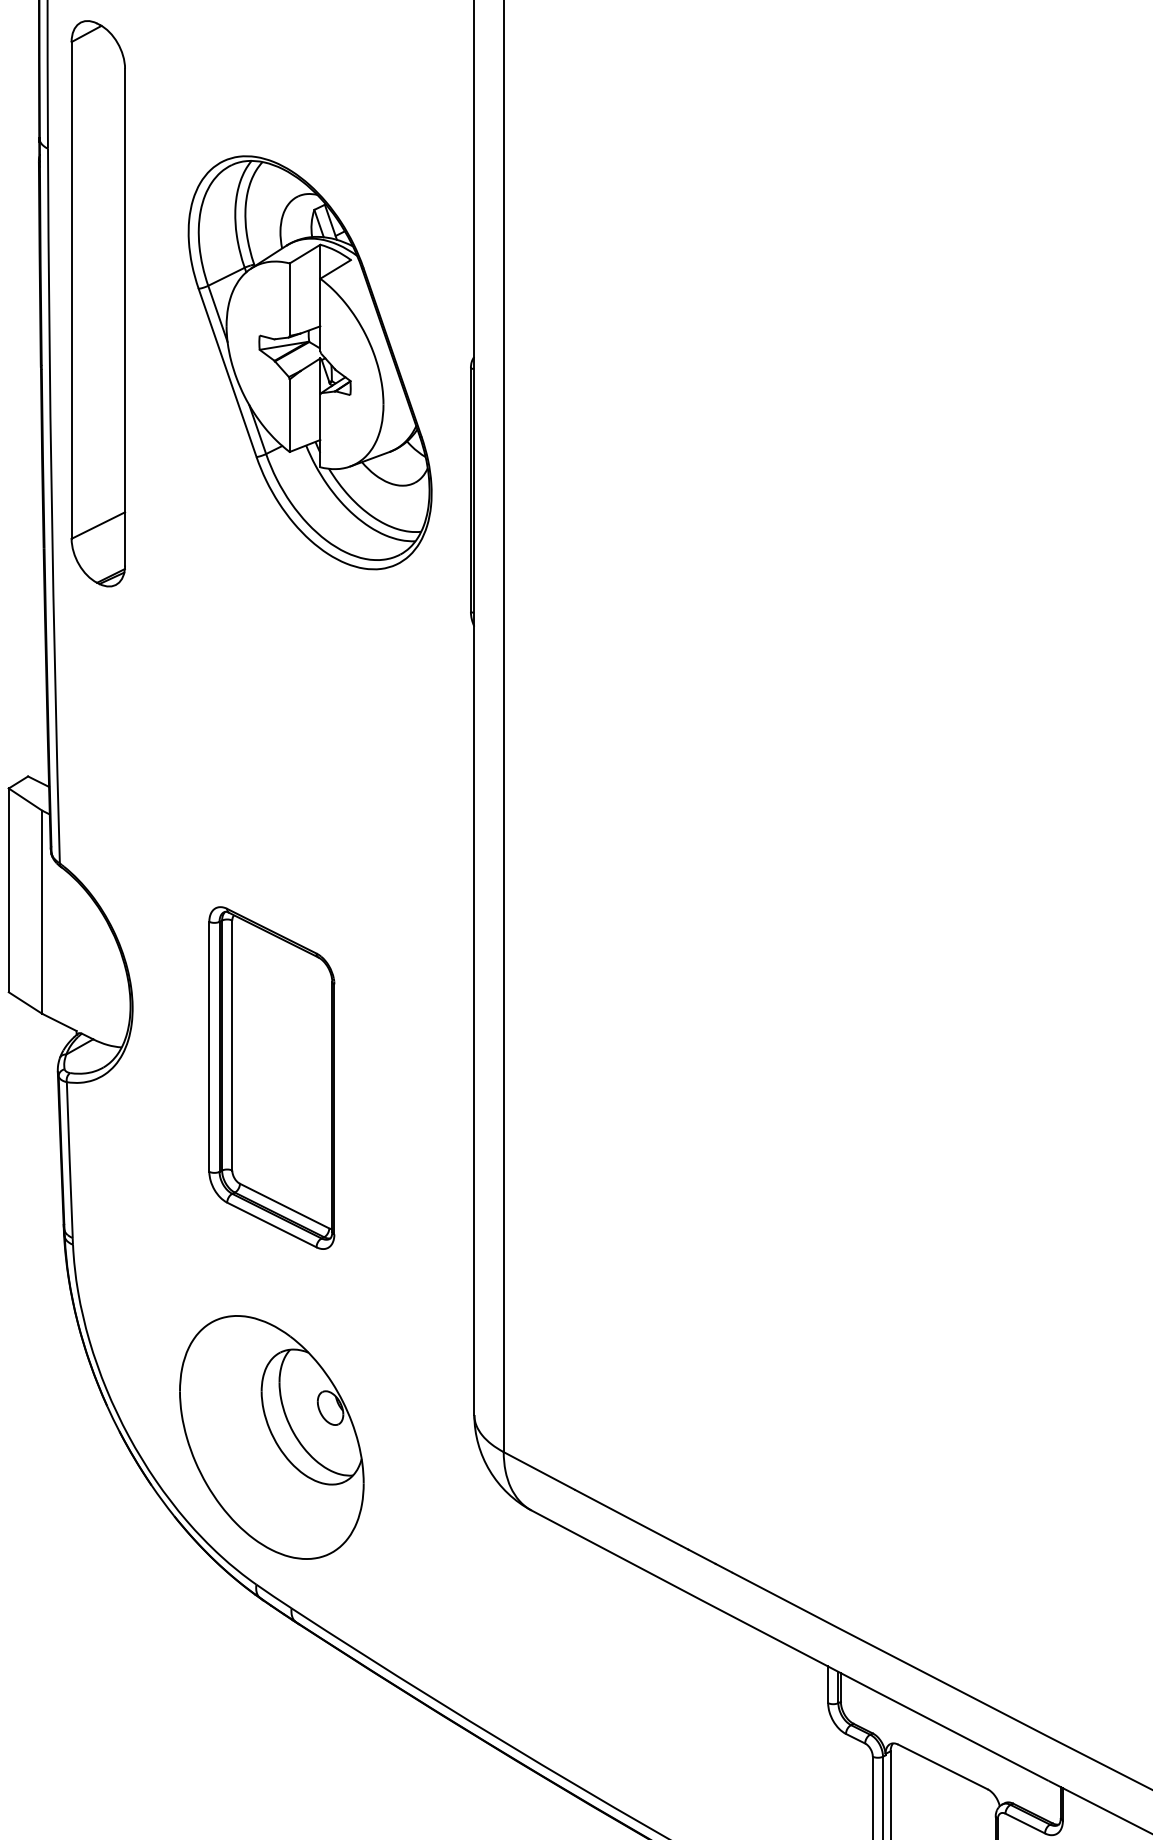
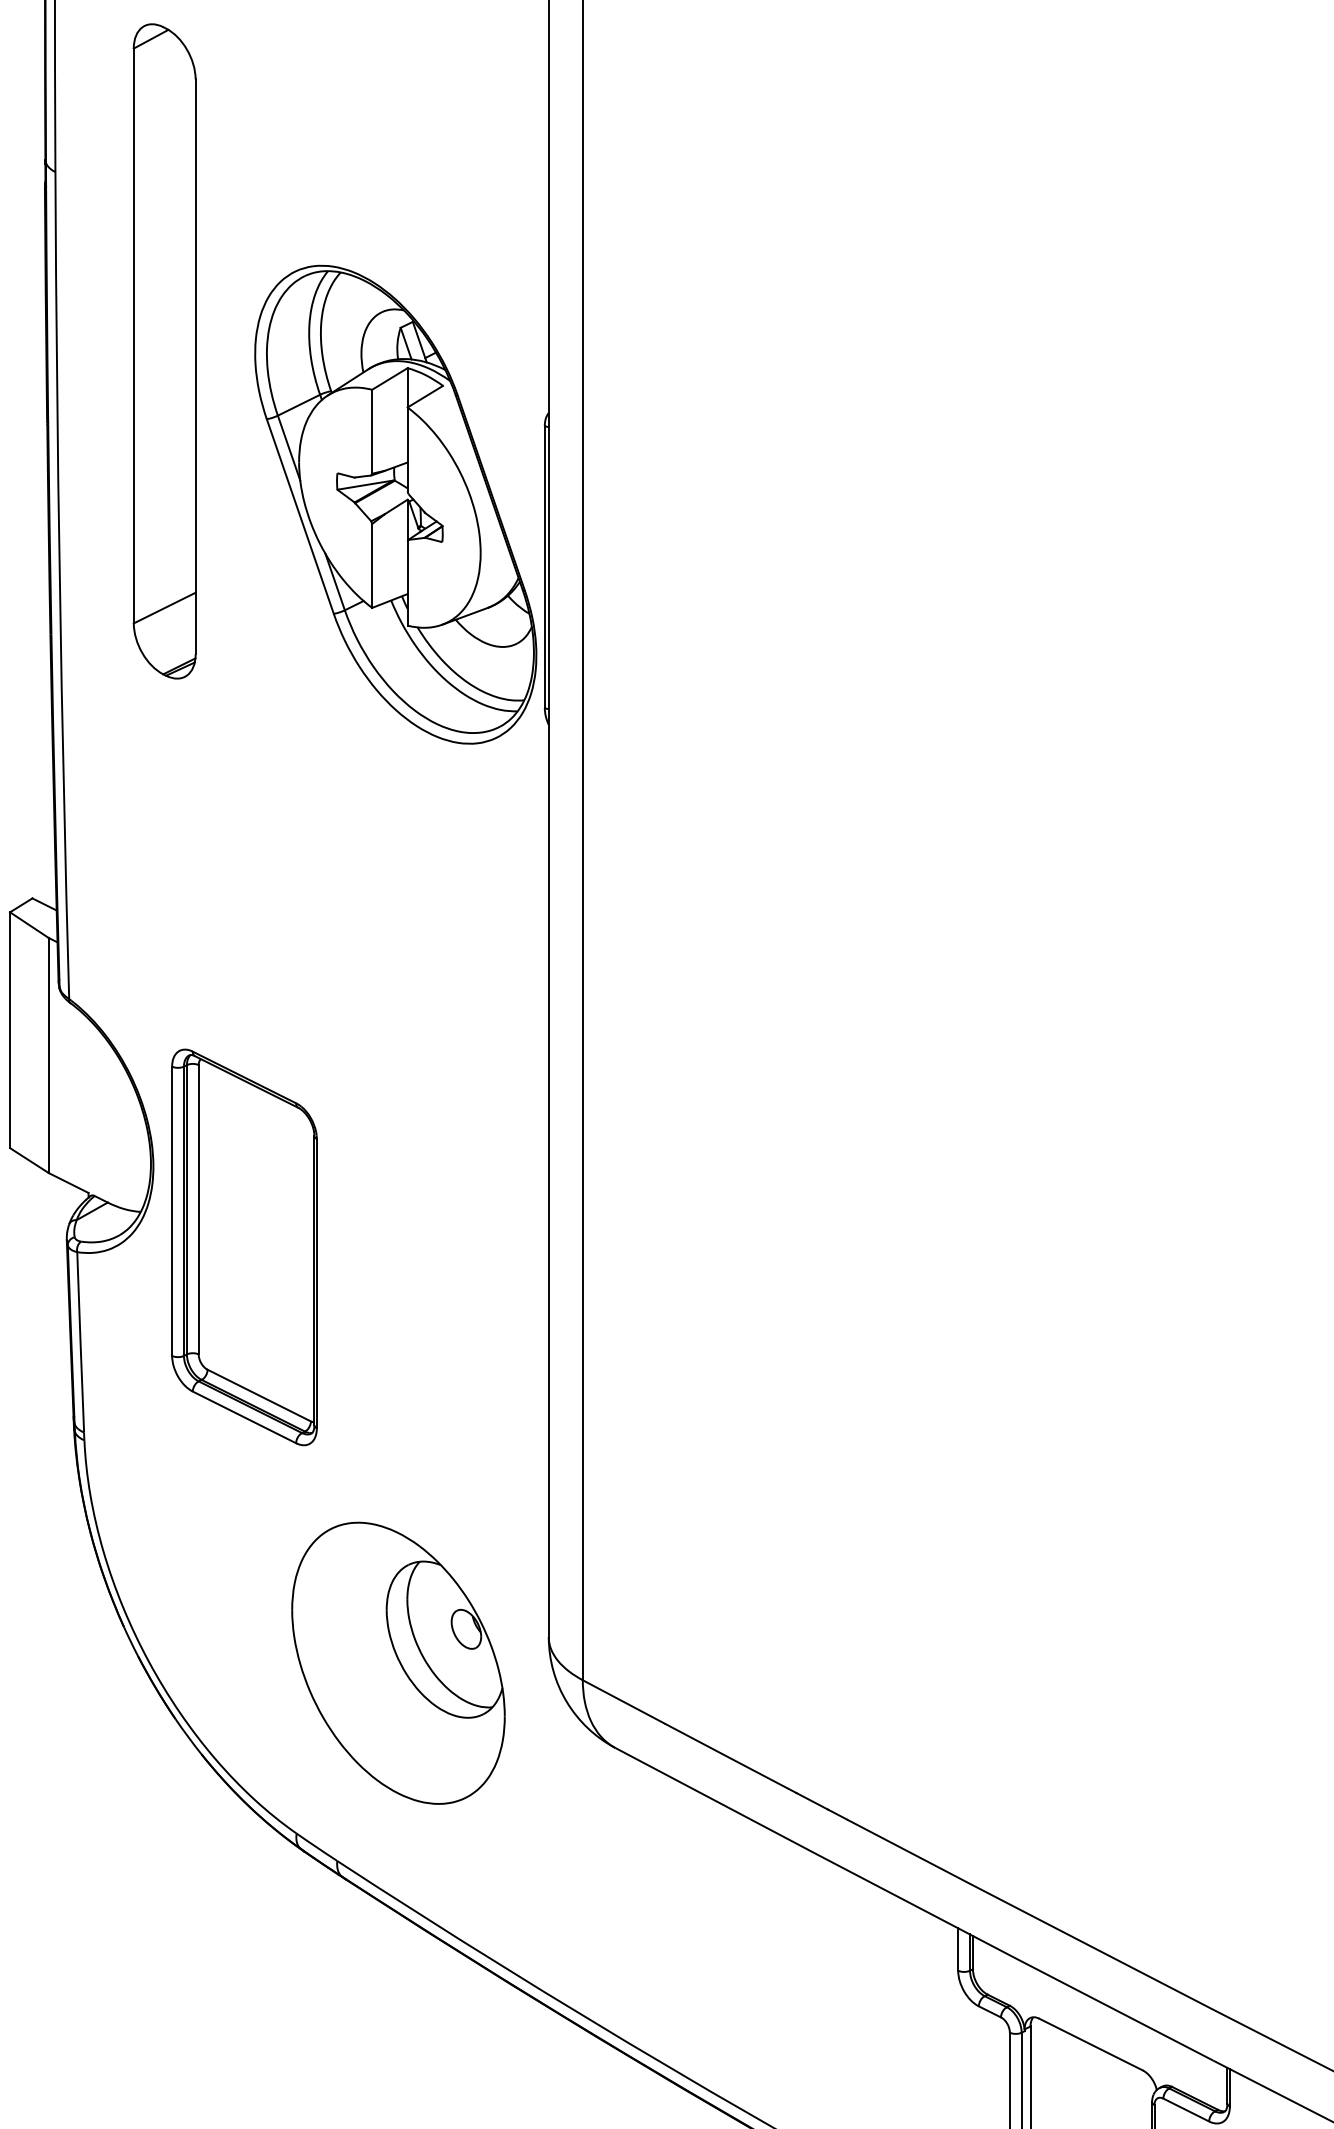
part: (98, 303) -> (164, 351), moved
part: (309, 362) -> (395, 504), moved
part: (271, 1078) -> (244, 1247), moved
part: (271, 1436) -> (398, 1662), moved

